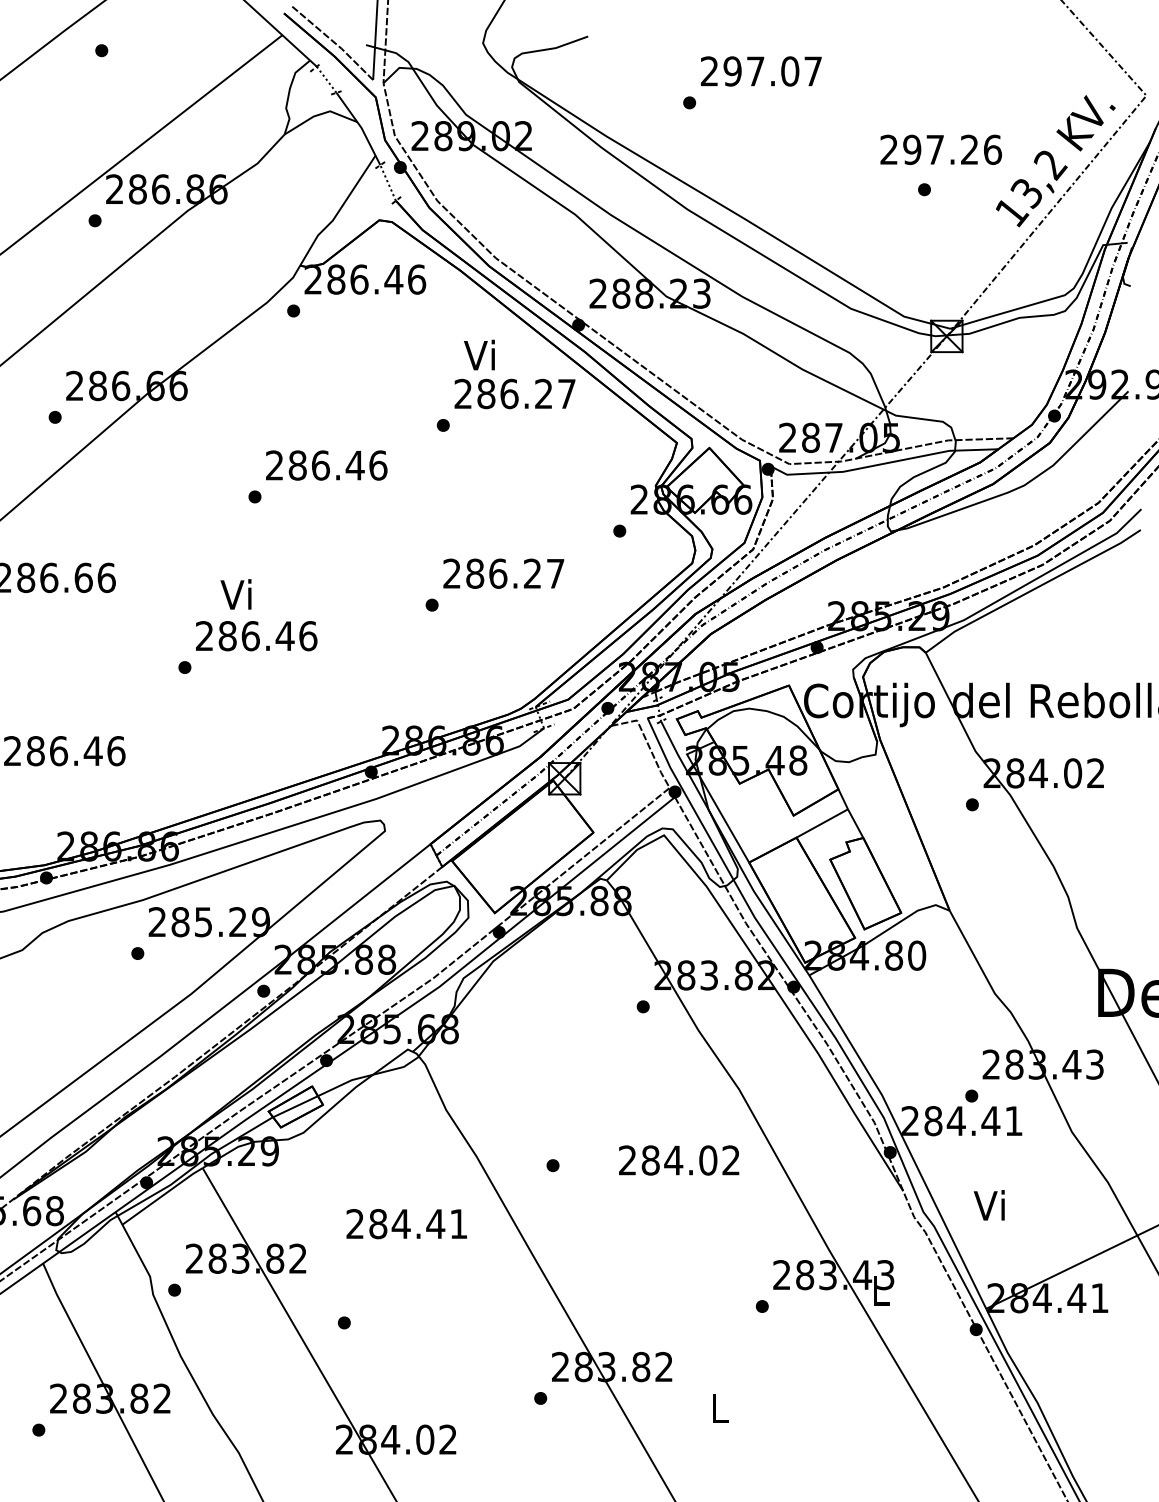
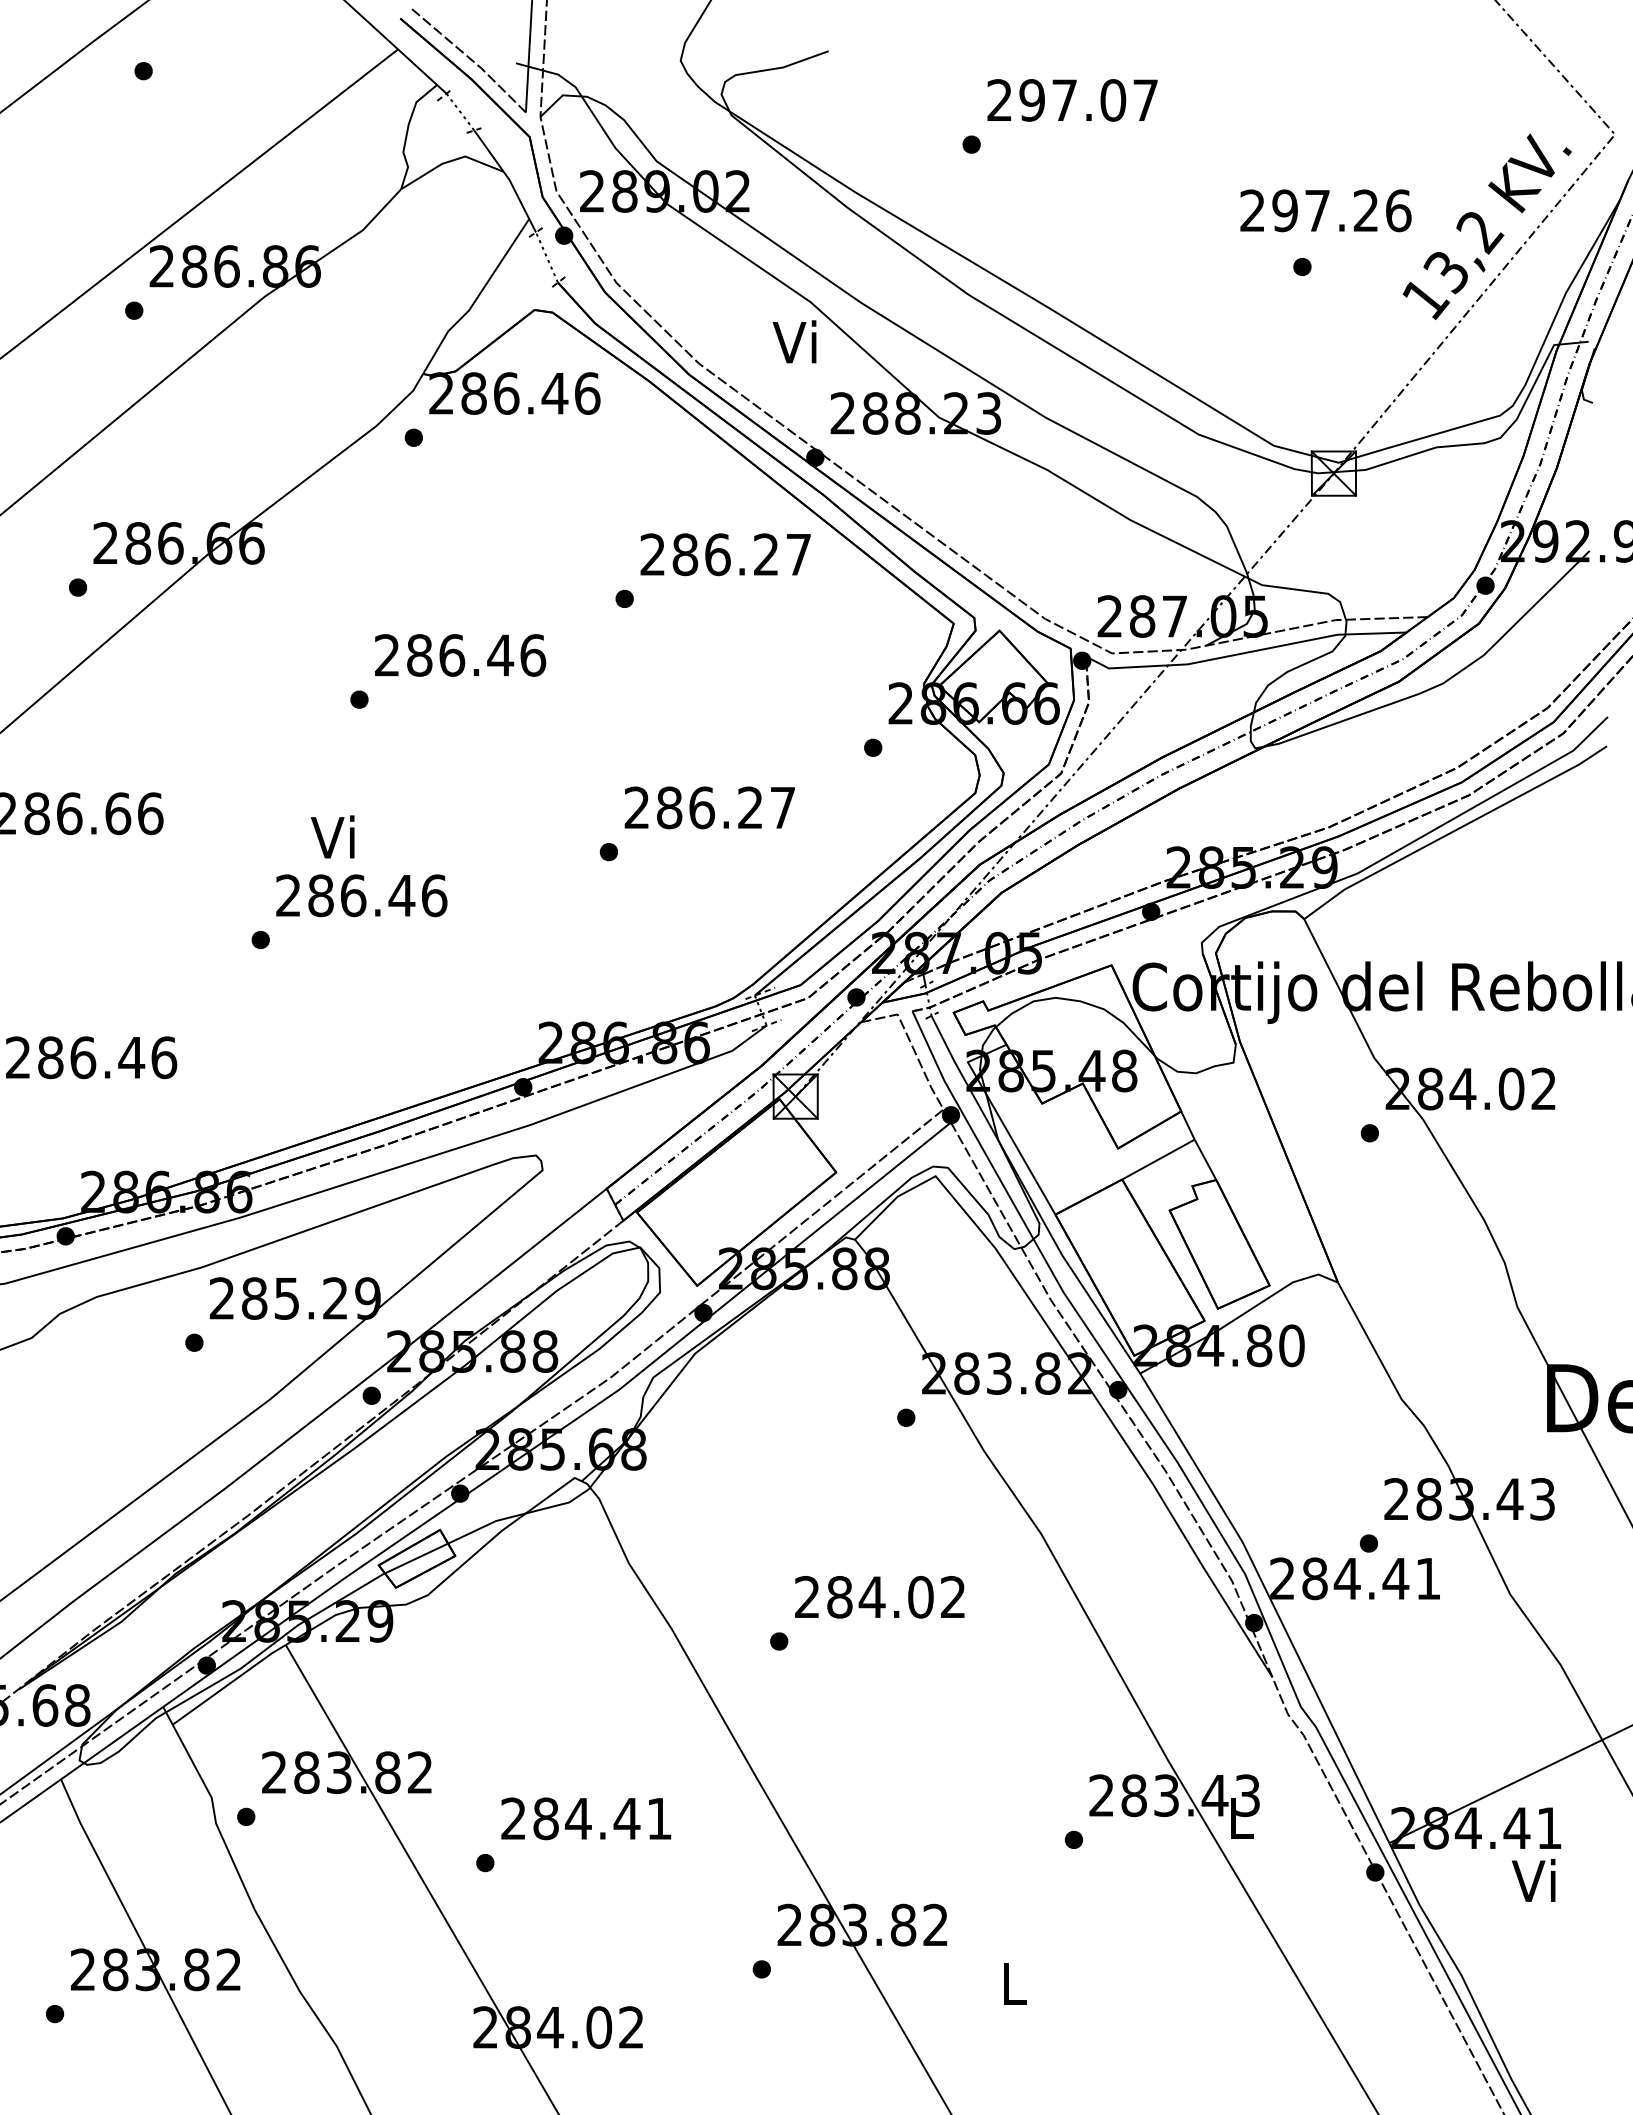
text: (479, 354) -> (794, 341), moved
text: (678, 1160) -> (879, 1597), moved
text: (989, 1204) -> (1533, 1879), moved
text: (406, 1223) -> (586, 1818), moved

